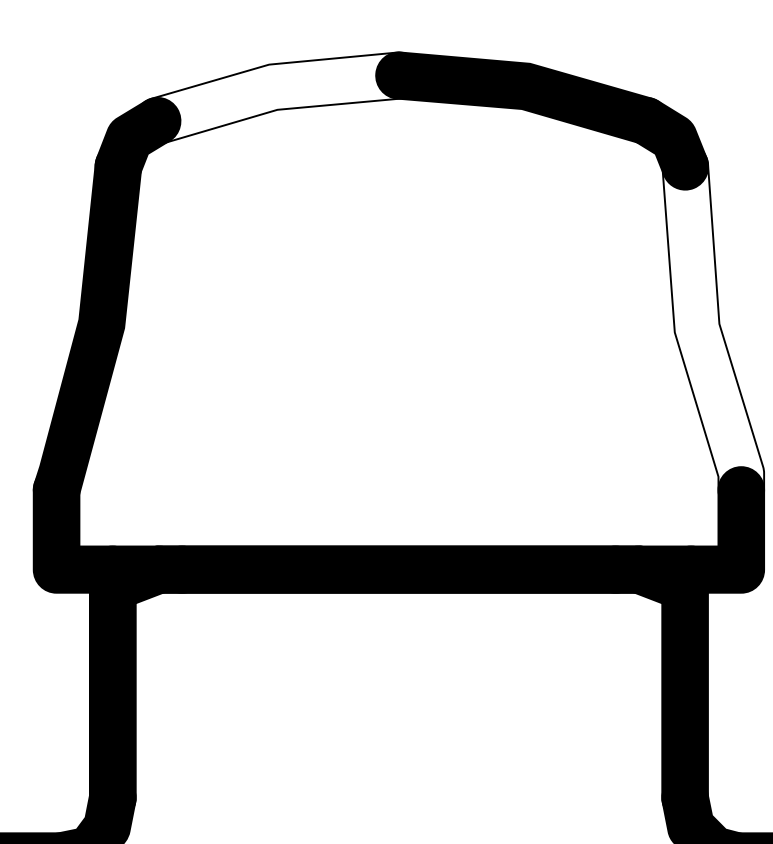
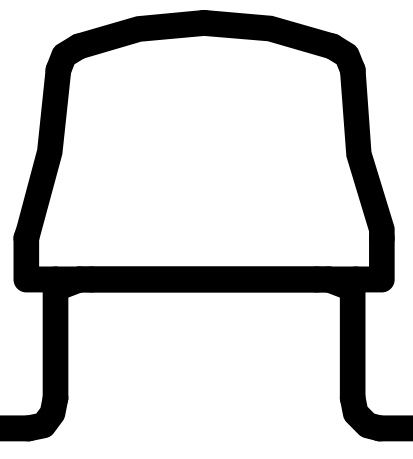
fill: (276, 97) -> (140, 34), added
fill: (711, 328) -> (366, 154), added

